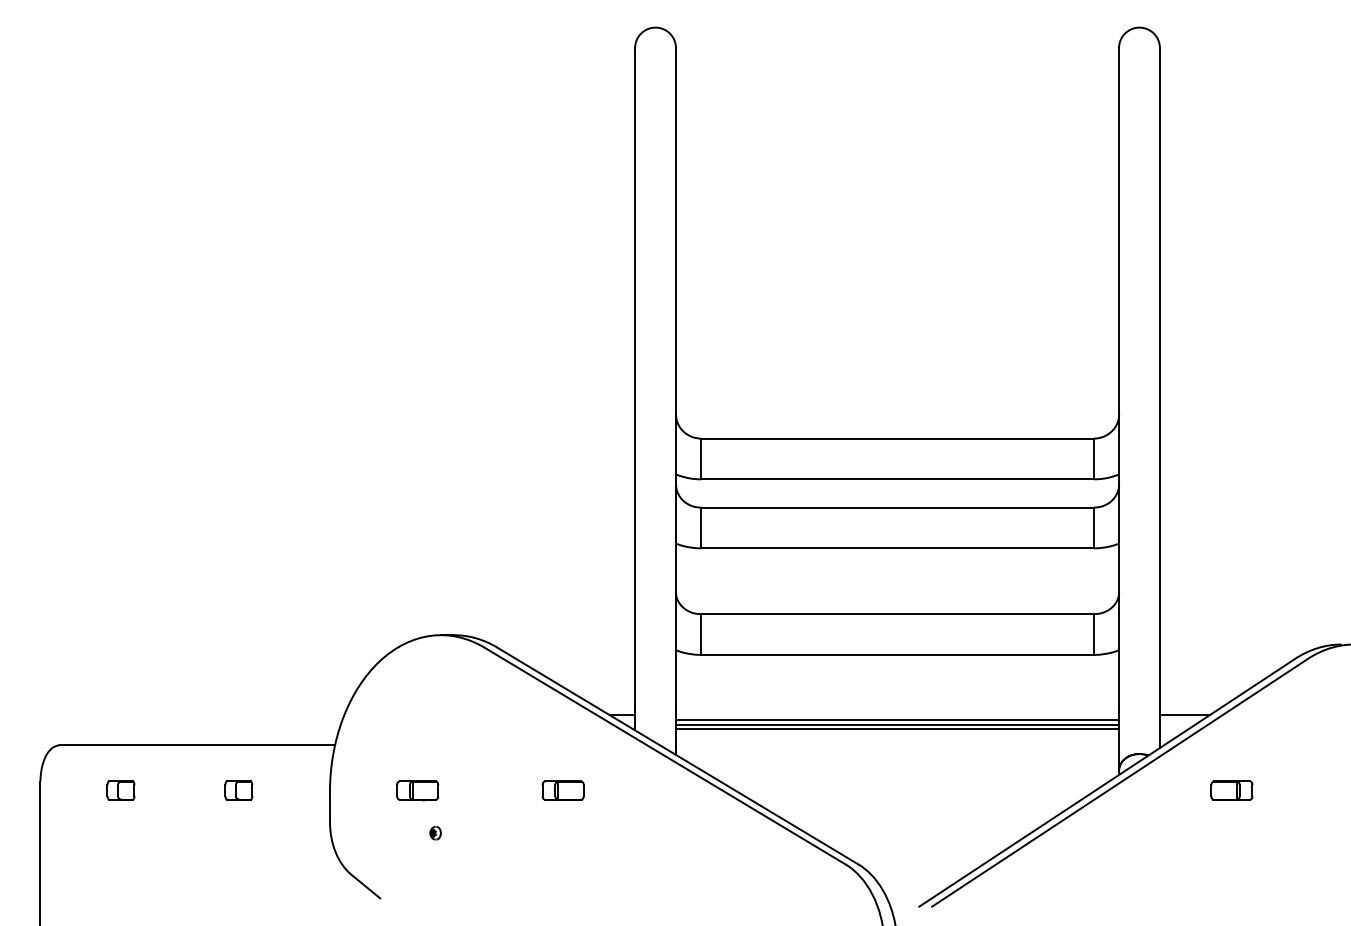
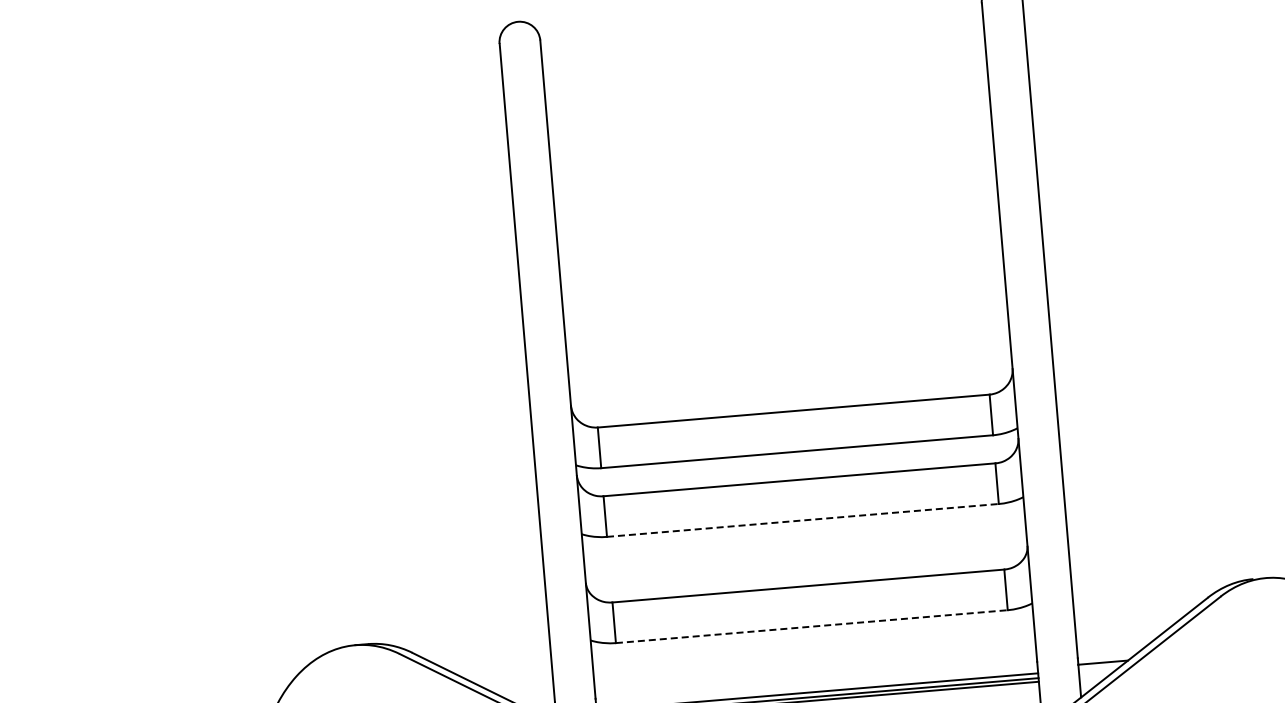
line: (897, 548) -> (802, 520), solid -> dashed
line: (897, 654) -> (811, 626), solid -> dashed

